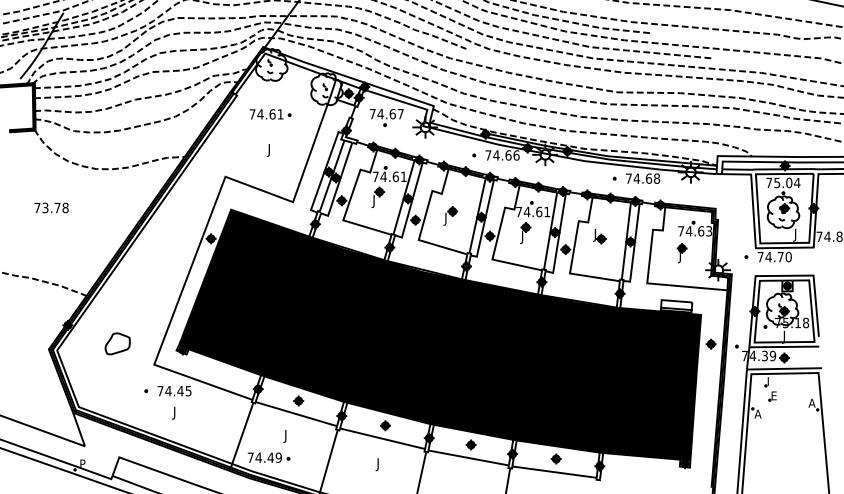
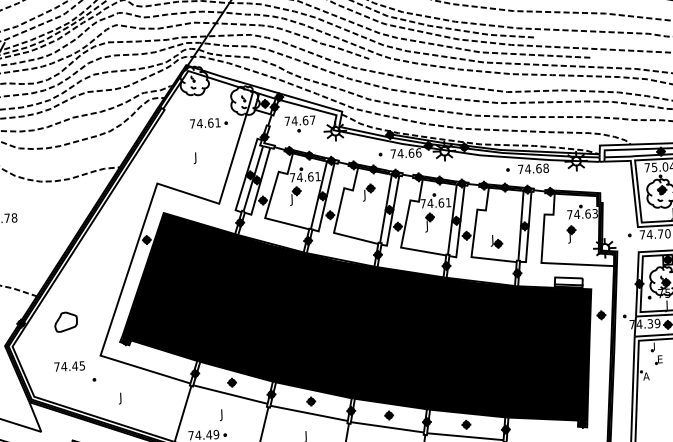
part: (270, 114) -> (208, 123), moved
part: (450, 215) -> (368, 192), moved
part: (599, 236) -> (496, 241), moved
part: (117, 343) -> (65, 321), moved
text: (174, 391) -> (69, 366), moved

